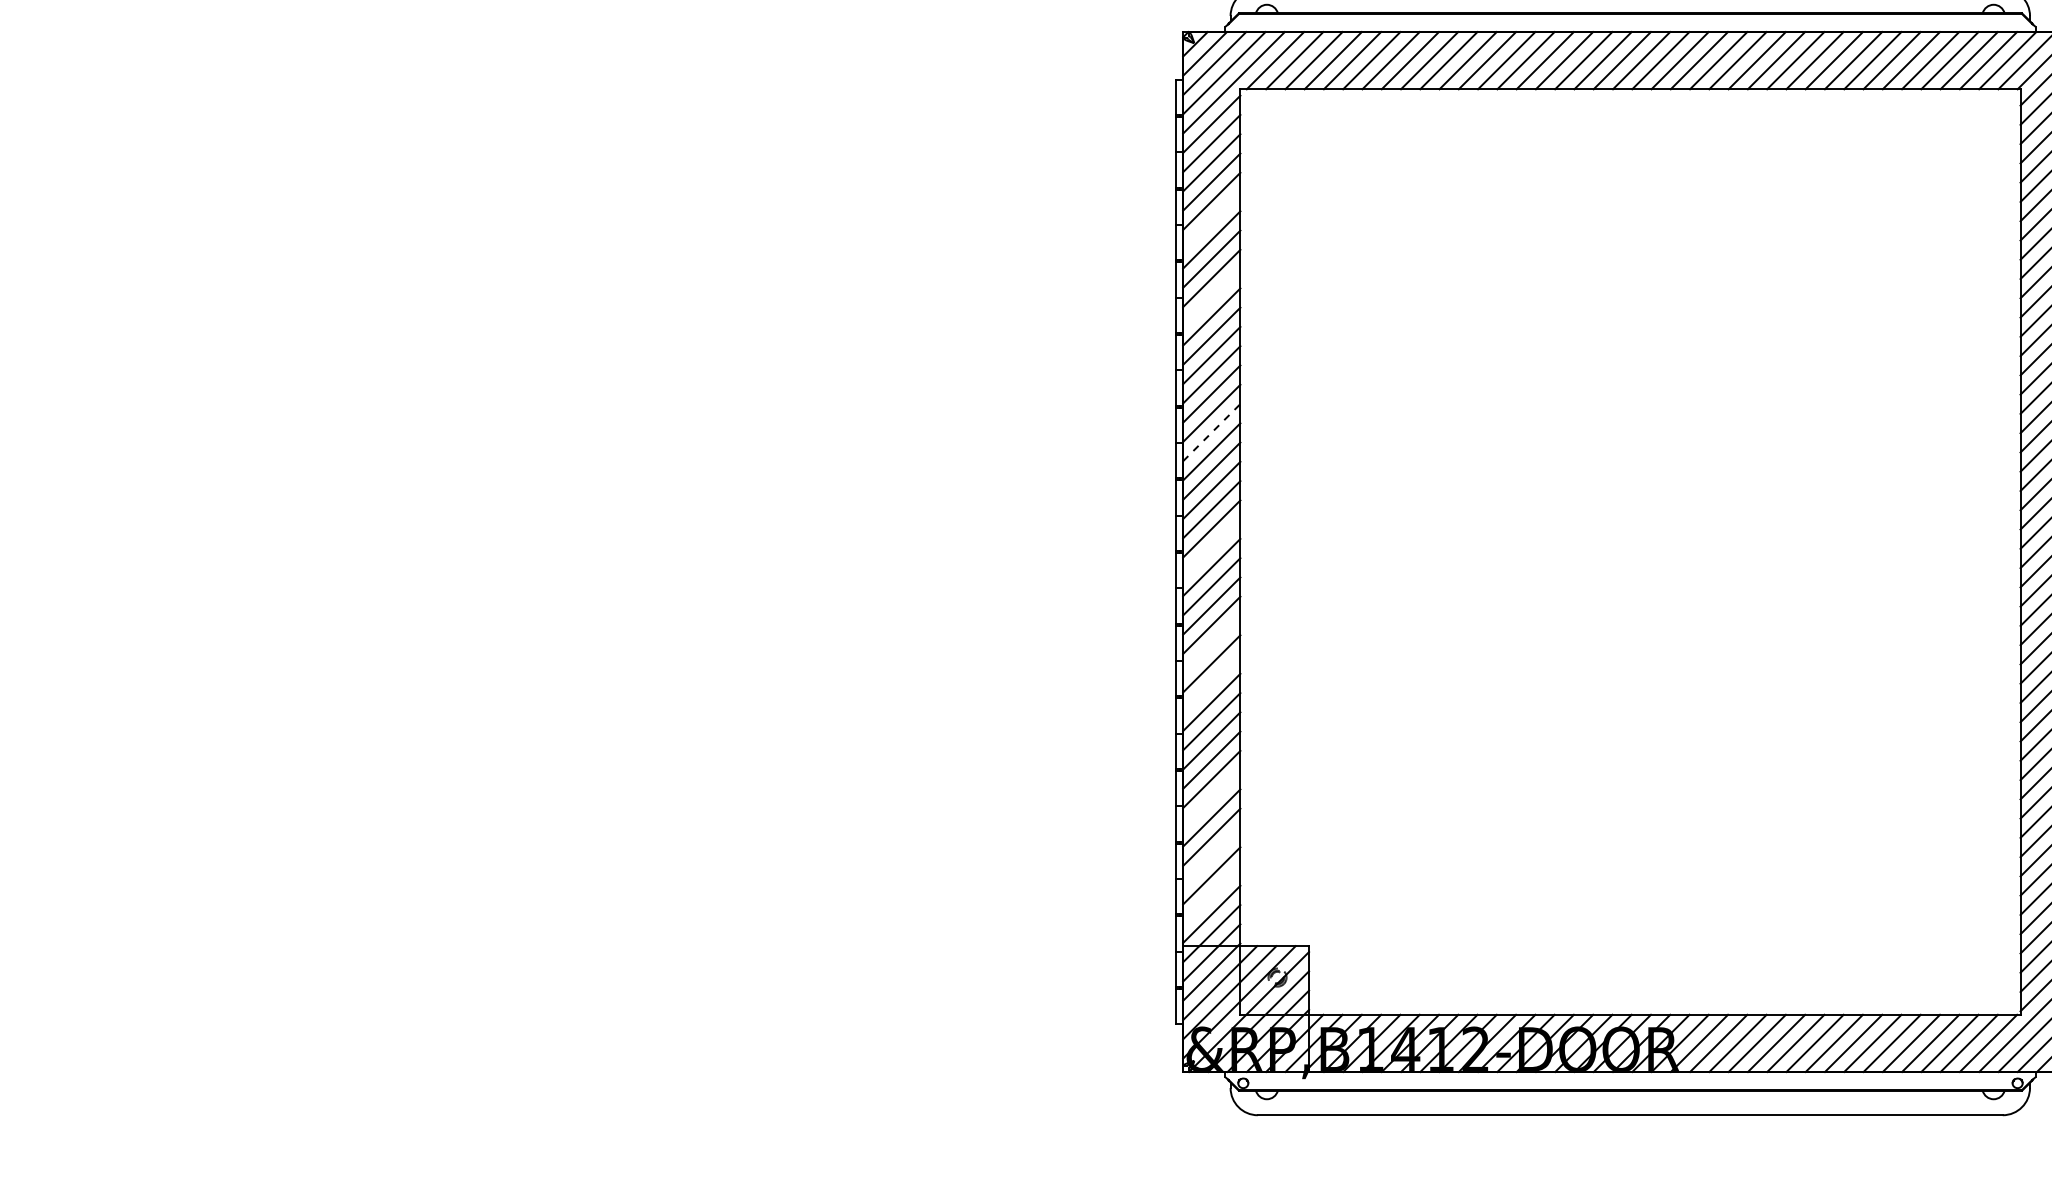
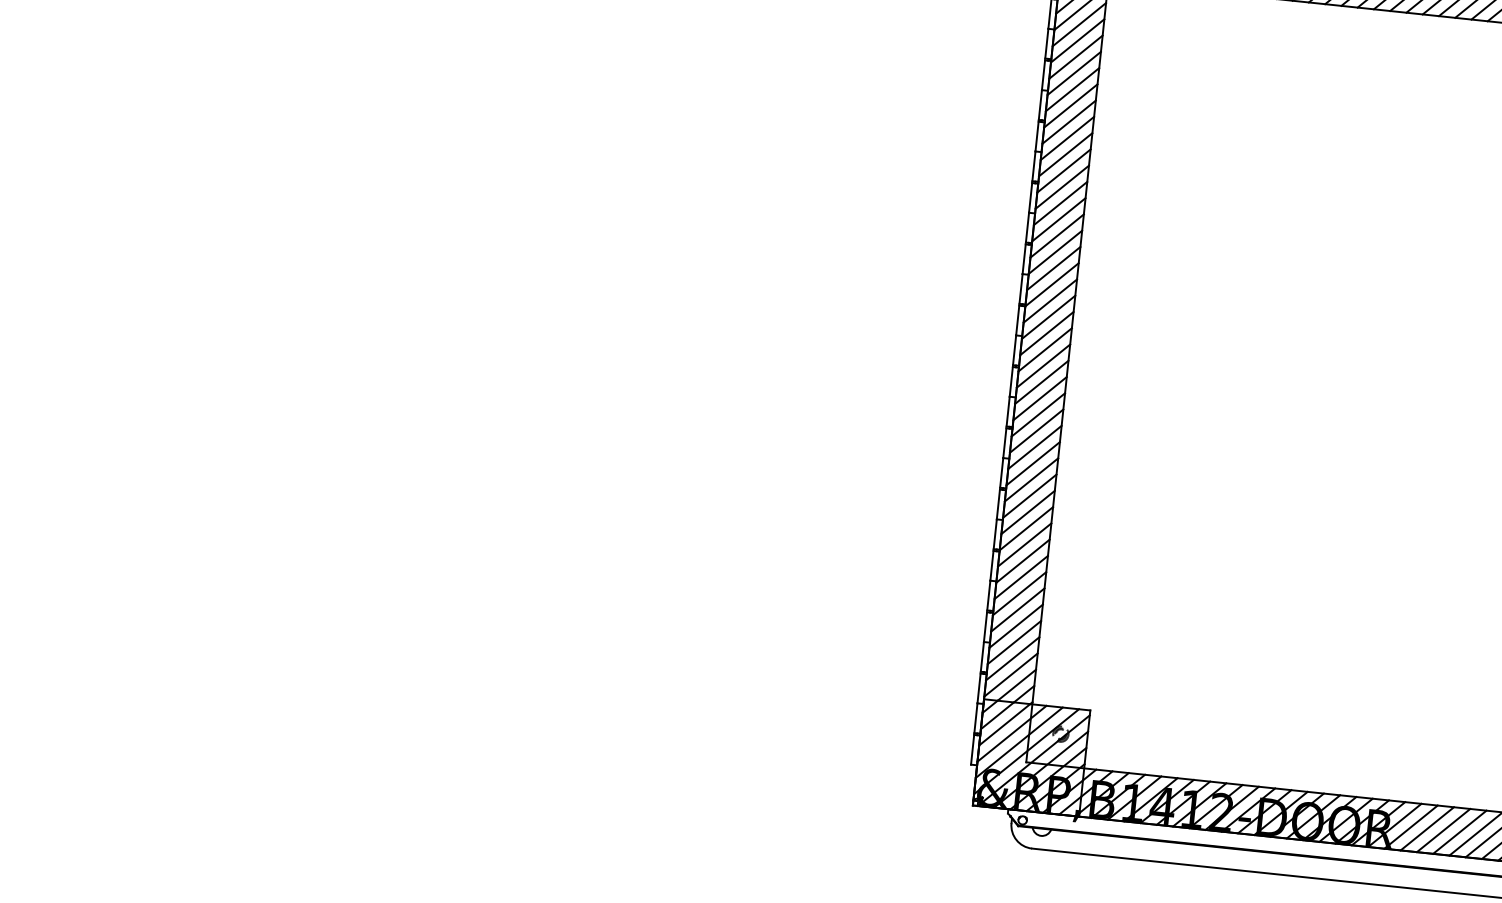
line: (1211, 220) -> (1072, 89), added
line: (1211, 297) -> (1065, 154), added
line: (1212, 432) -> (1054, 268), dashed -> solid
line: (1211, 547) -> (1043, 365), added
line: (1211, 644) -> (1034, 447), added
line: (1211, 682) -> (1031, 479), added
line: (1211, 798) -> (1021, 577), added
line: (1211, 856) -> (1015, 626), added
line: (1211, 894) -> (1012, 658), added

